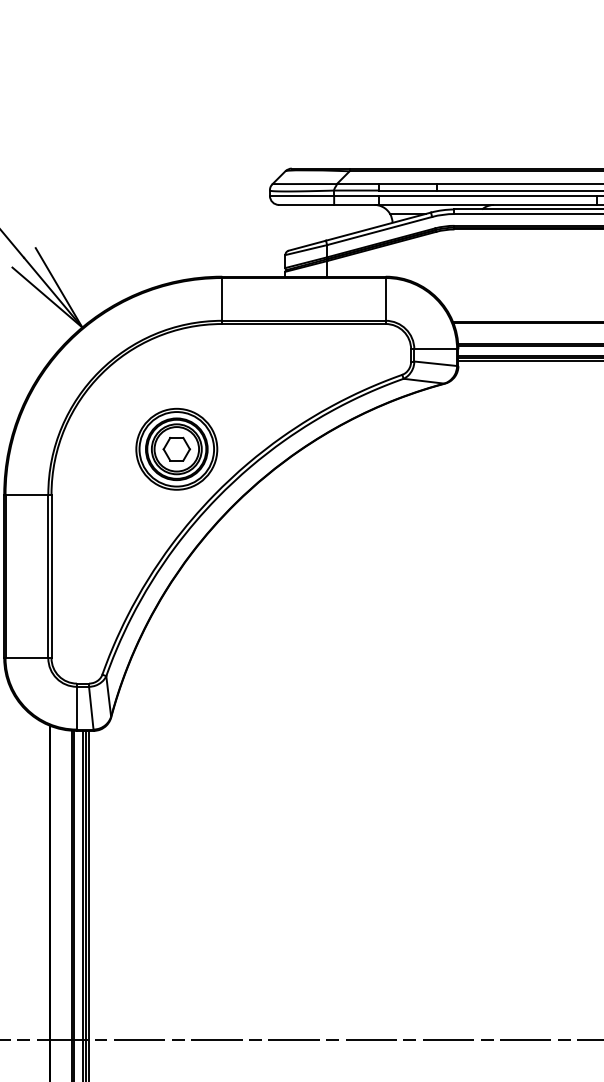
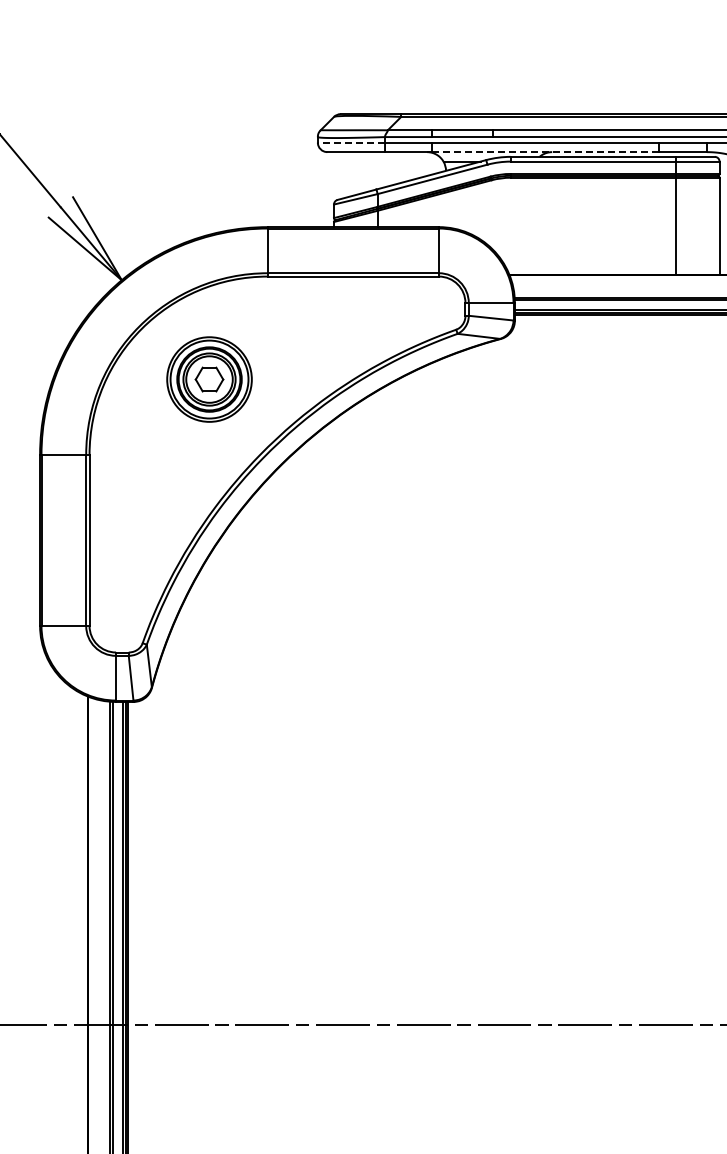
line: (302, 195) -> (351, 142), solid -> dashed
line: (487, 205) -> (545, 152), solid -> dashed
part: (176, 449) -> (209, 379), moved

